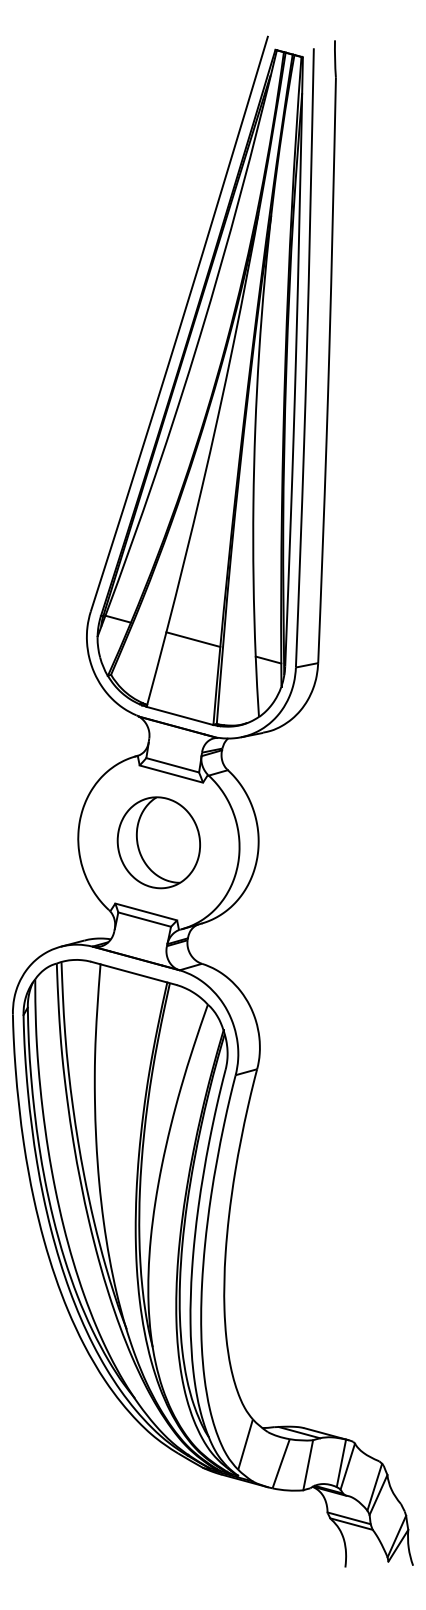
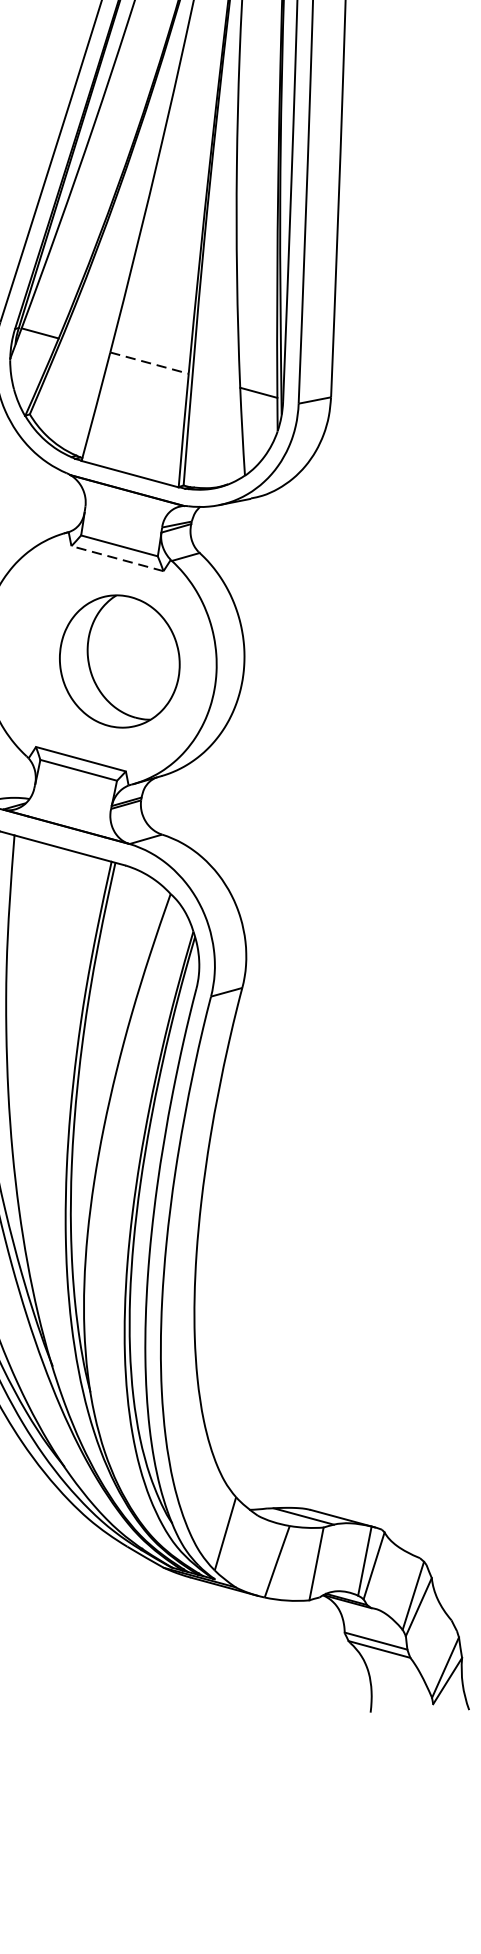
line: (193, 639) -> (149, 362), solid -> dashed
line: (171, 774) -> (117, 559), solid -> dashed
part: (158, 842) -> (119, 661), moved

